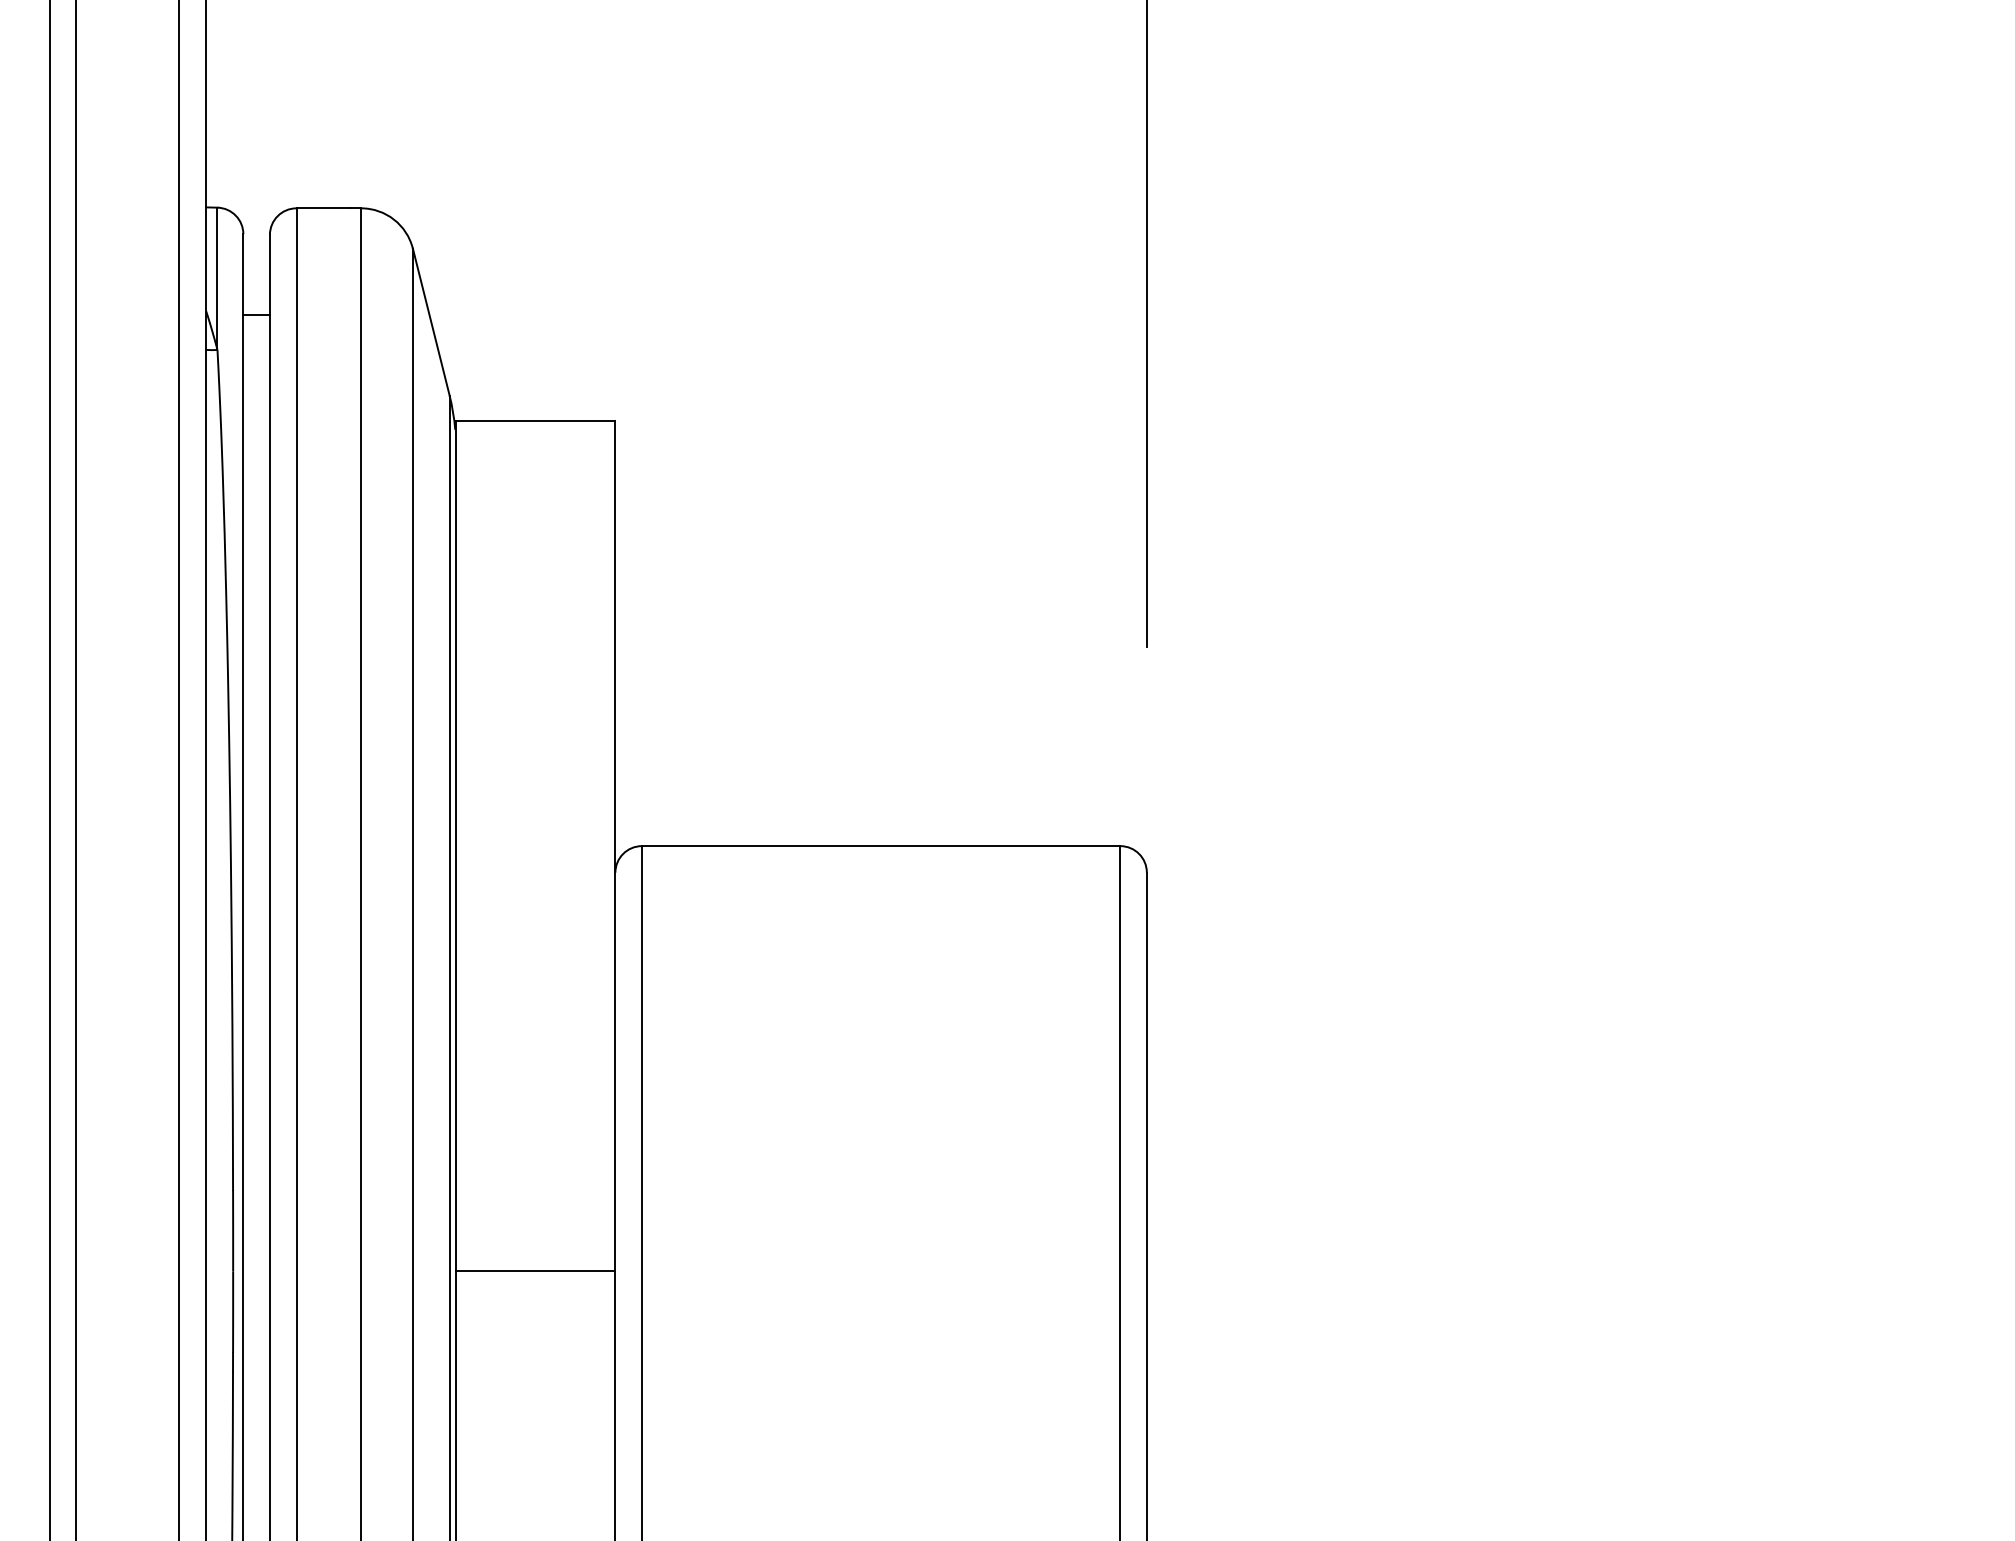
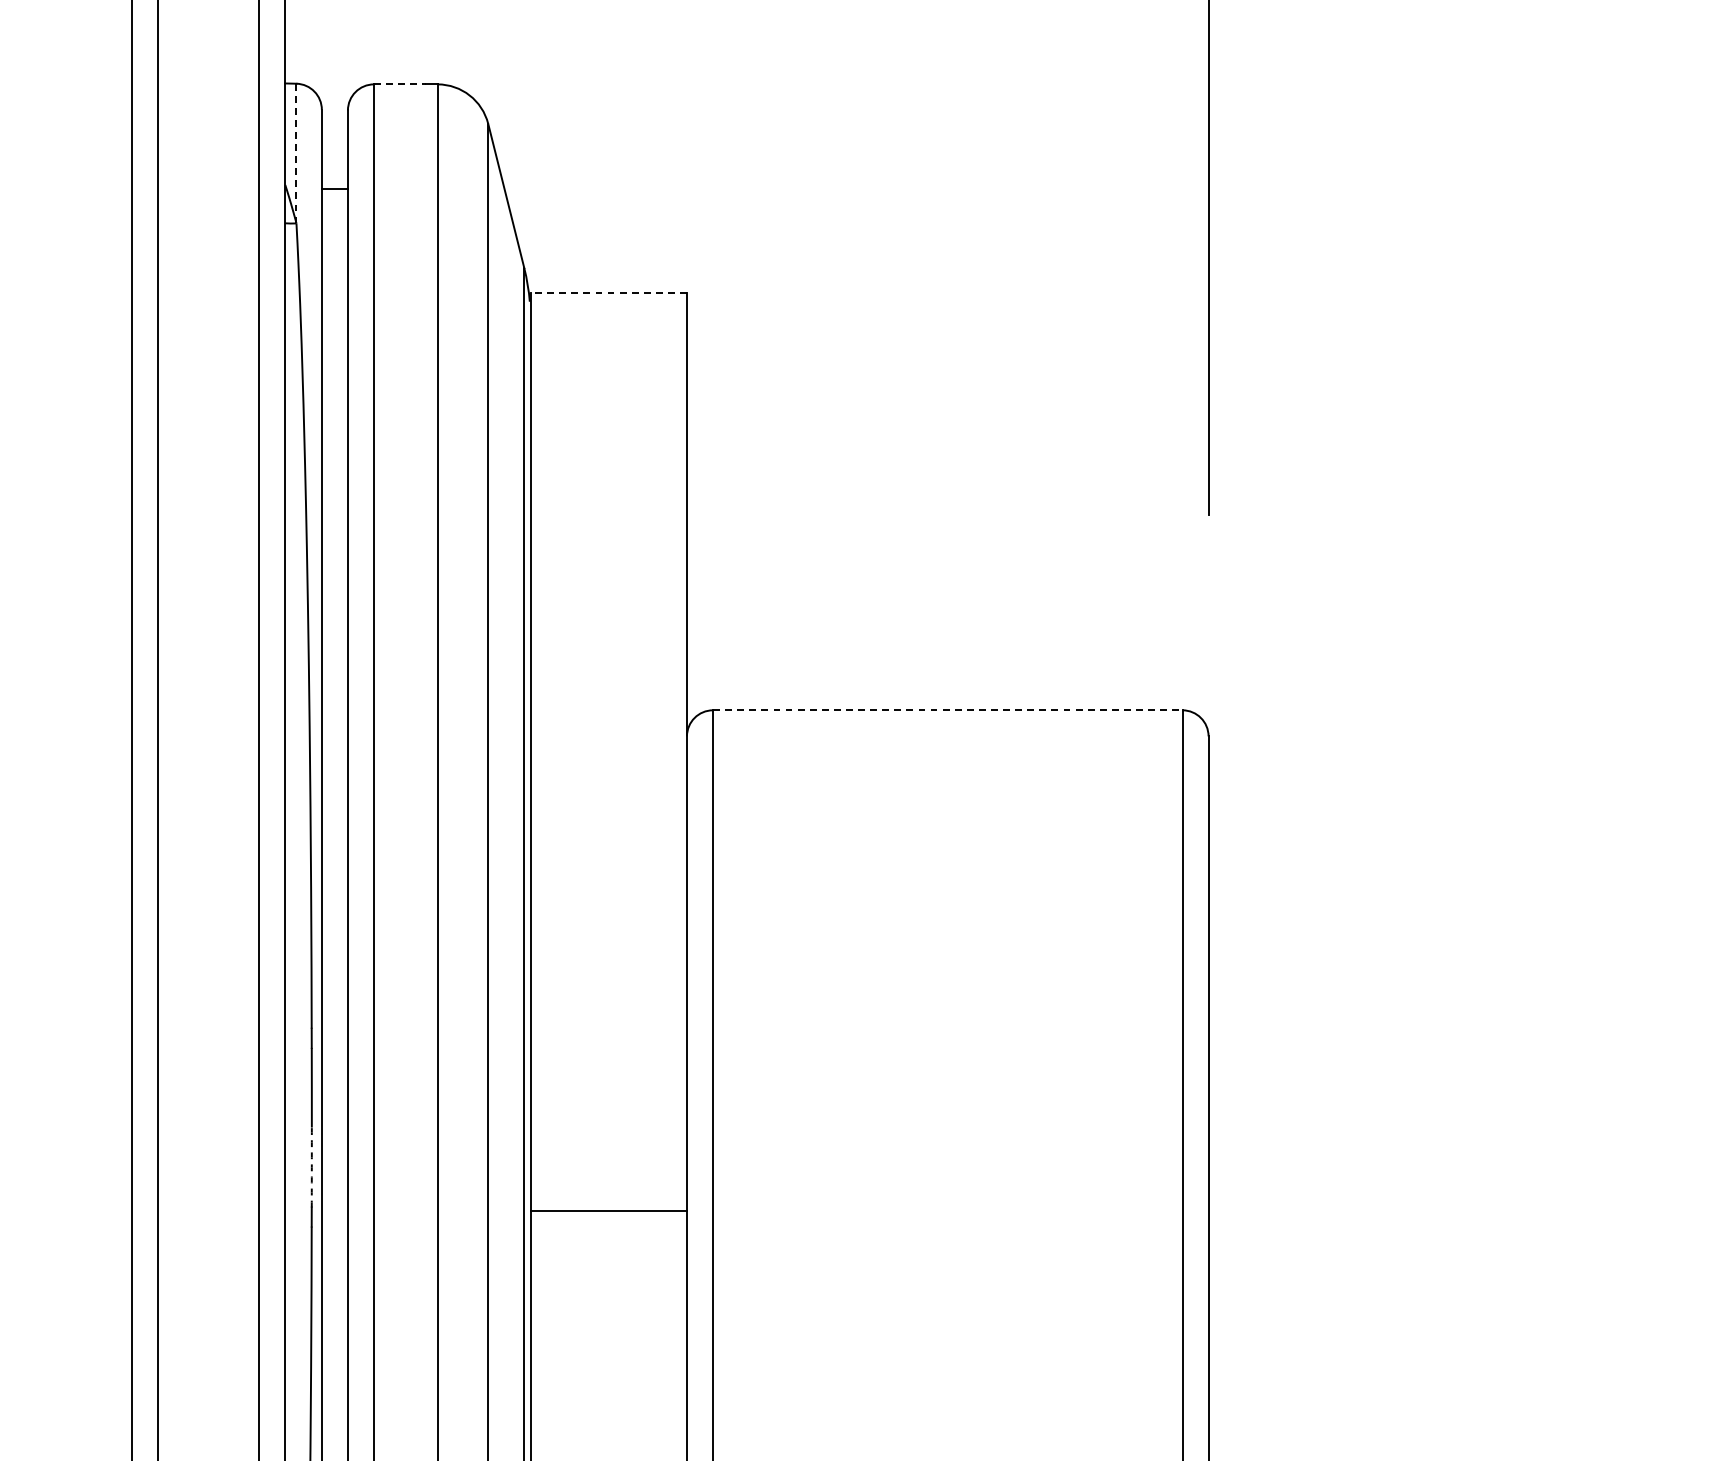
line: (323, 208) -> (400, 84), solid -> dashed
line: (217, 279) -> (296, 154), solid -> dashed
line: (535, 420) -> (608, 292), solid -> dashed
line: (881, 846) -> (948, 710), solid -> dashed
line: (535, 1271) -> (608, 1211), moved
arc: (233, 1312) -> (312, 1168), solid -> dashed

